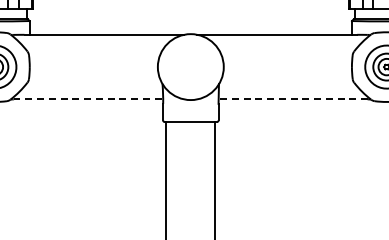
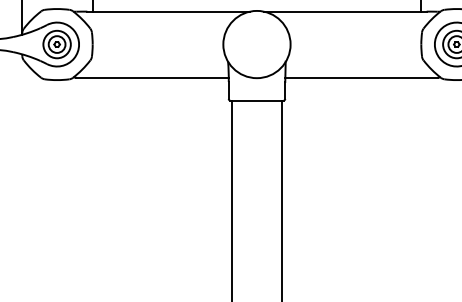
line: (88, 99) -> (152, 77), dashed -> solid
line: (293, 99) -> (361, 77), dashed -> solid

